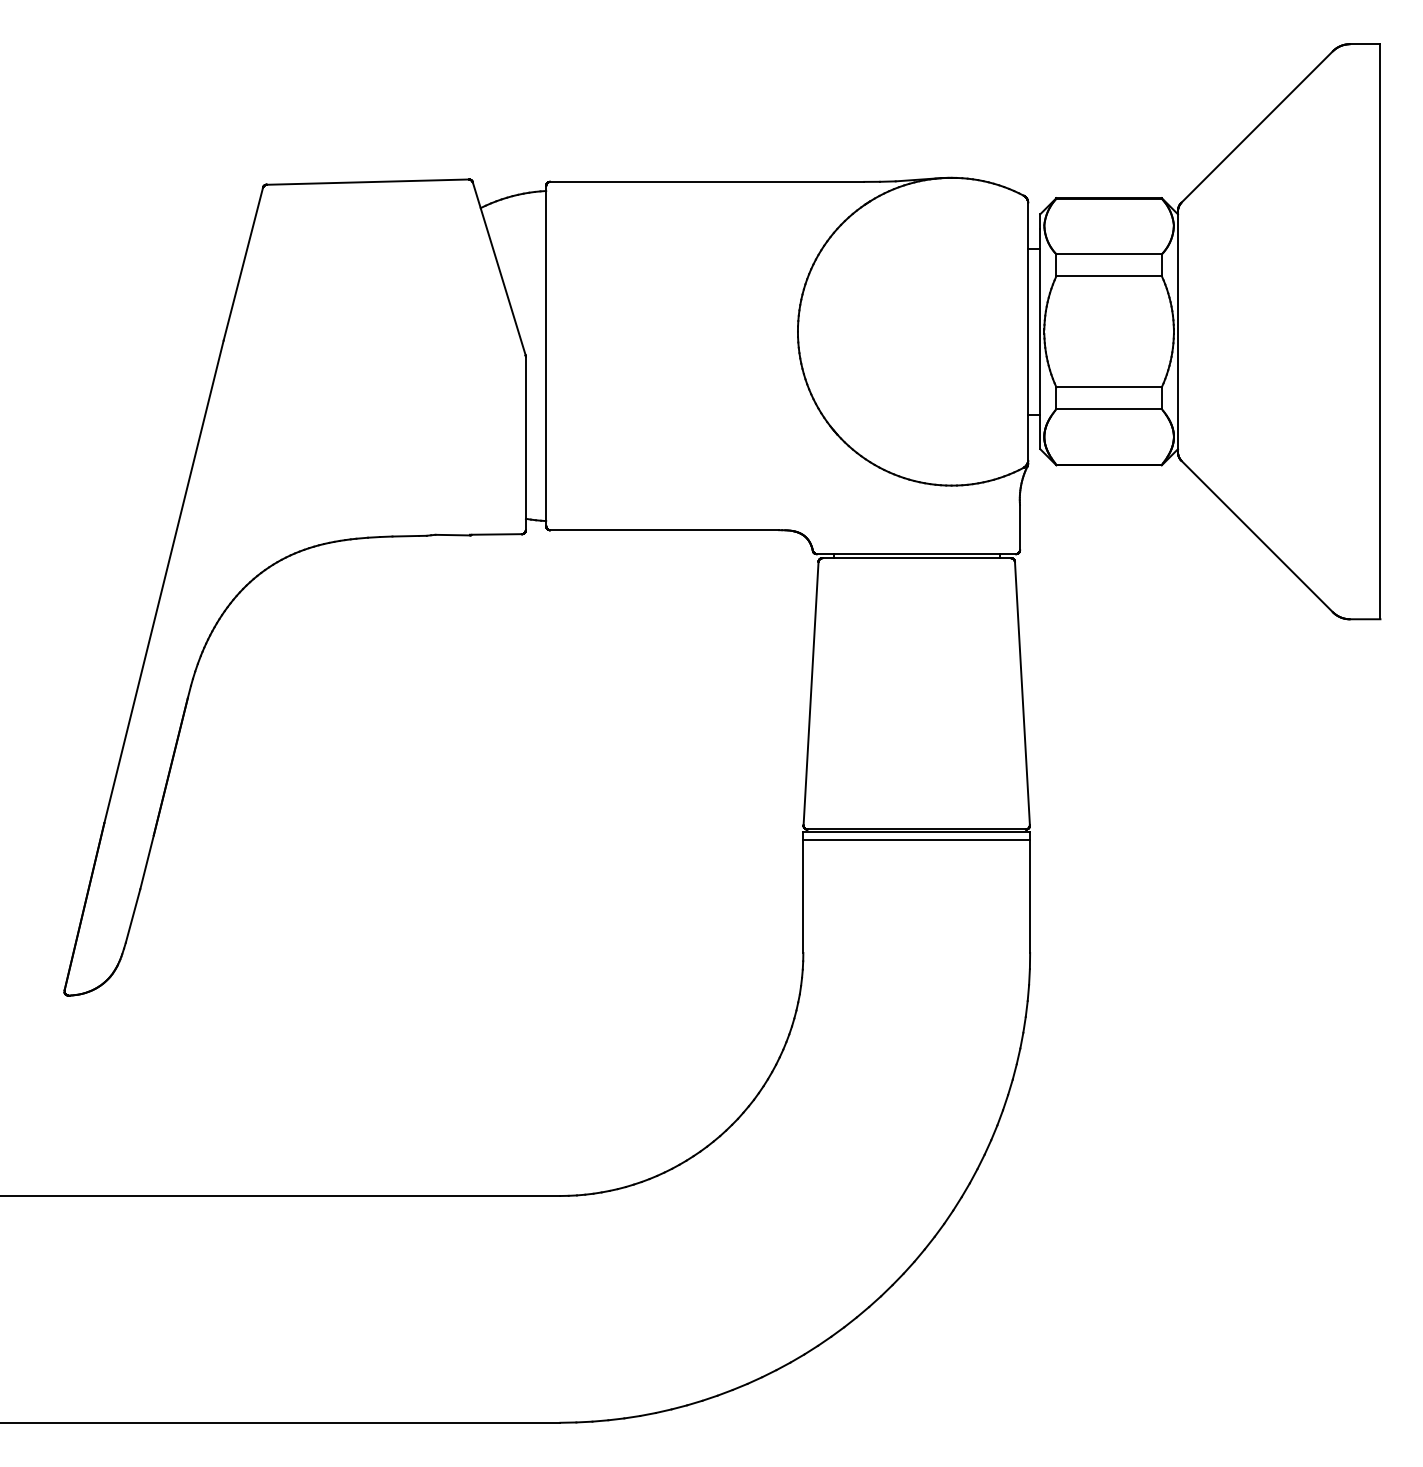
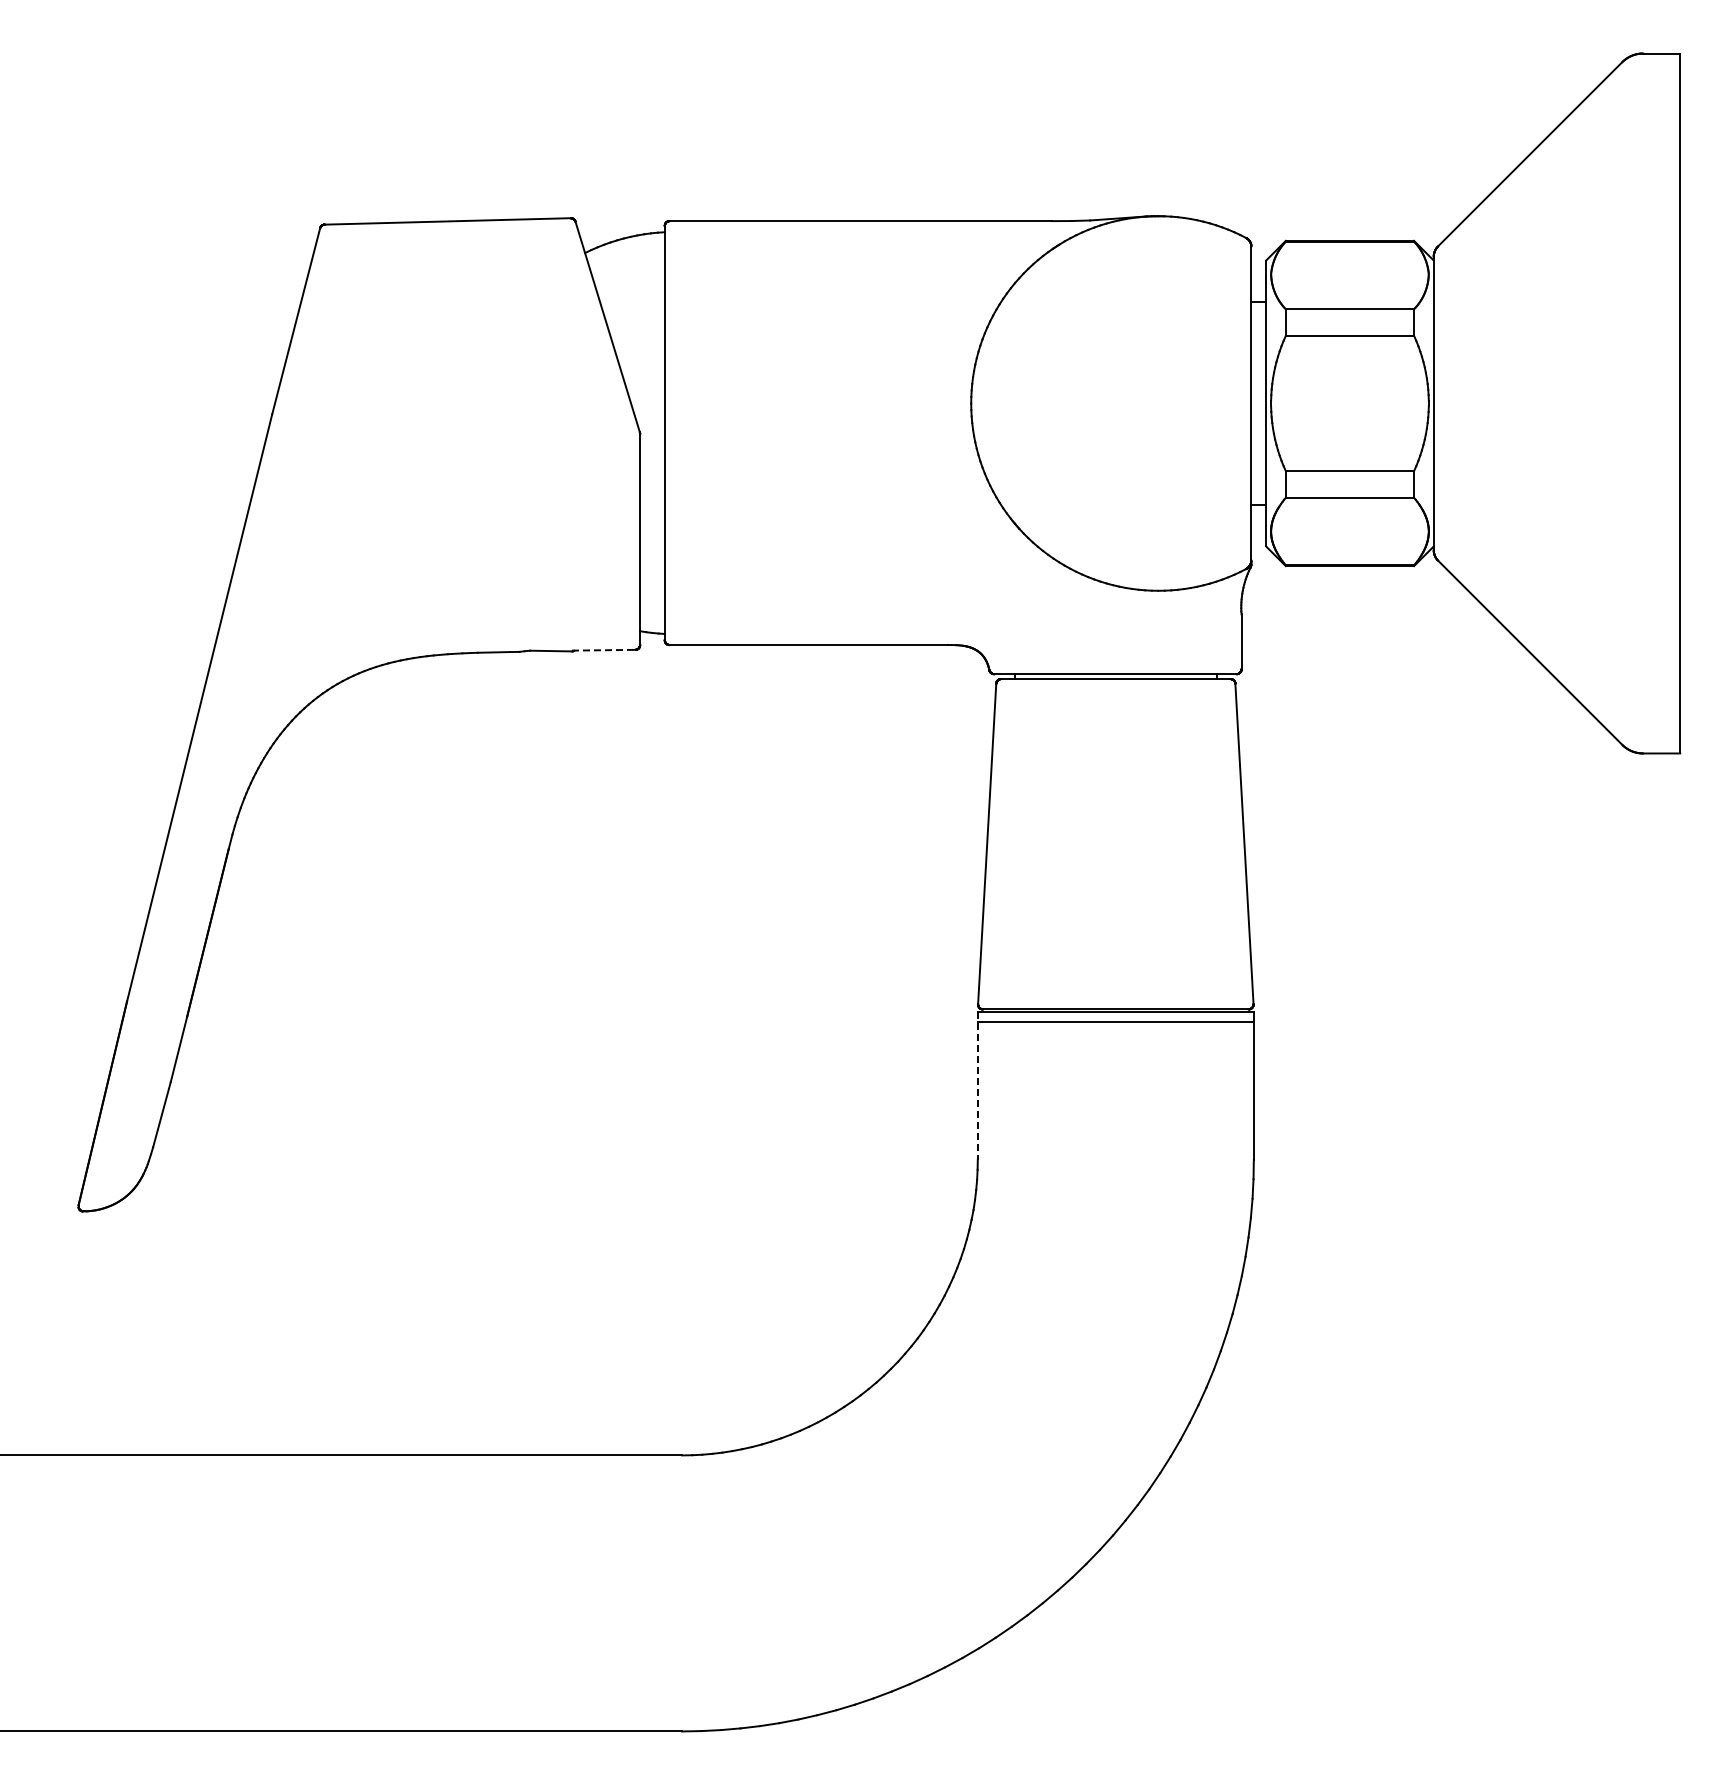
line: (495, 534) -> (603, 650), solid -> dashed
line: (803, 892) -> (977, 1085), solid -> dashed

